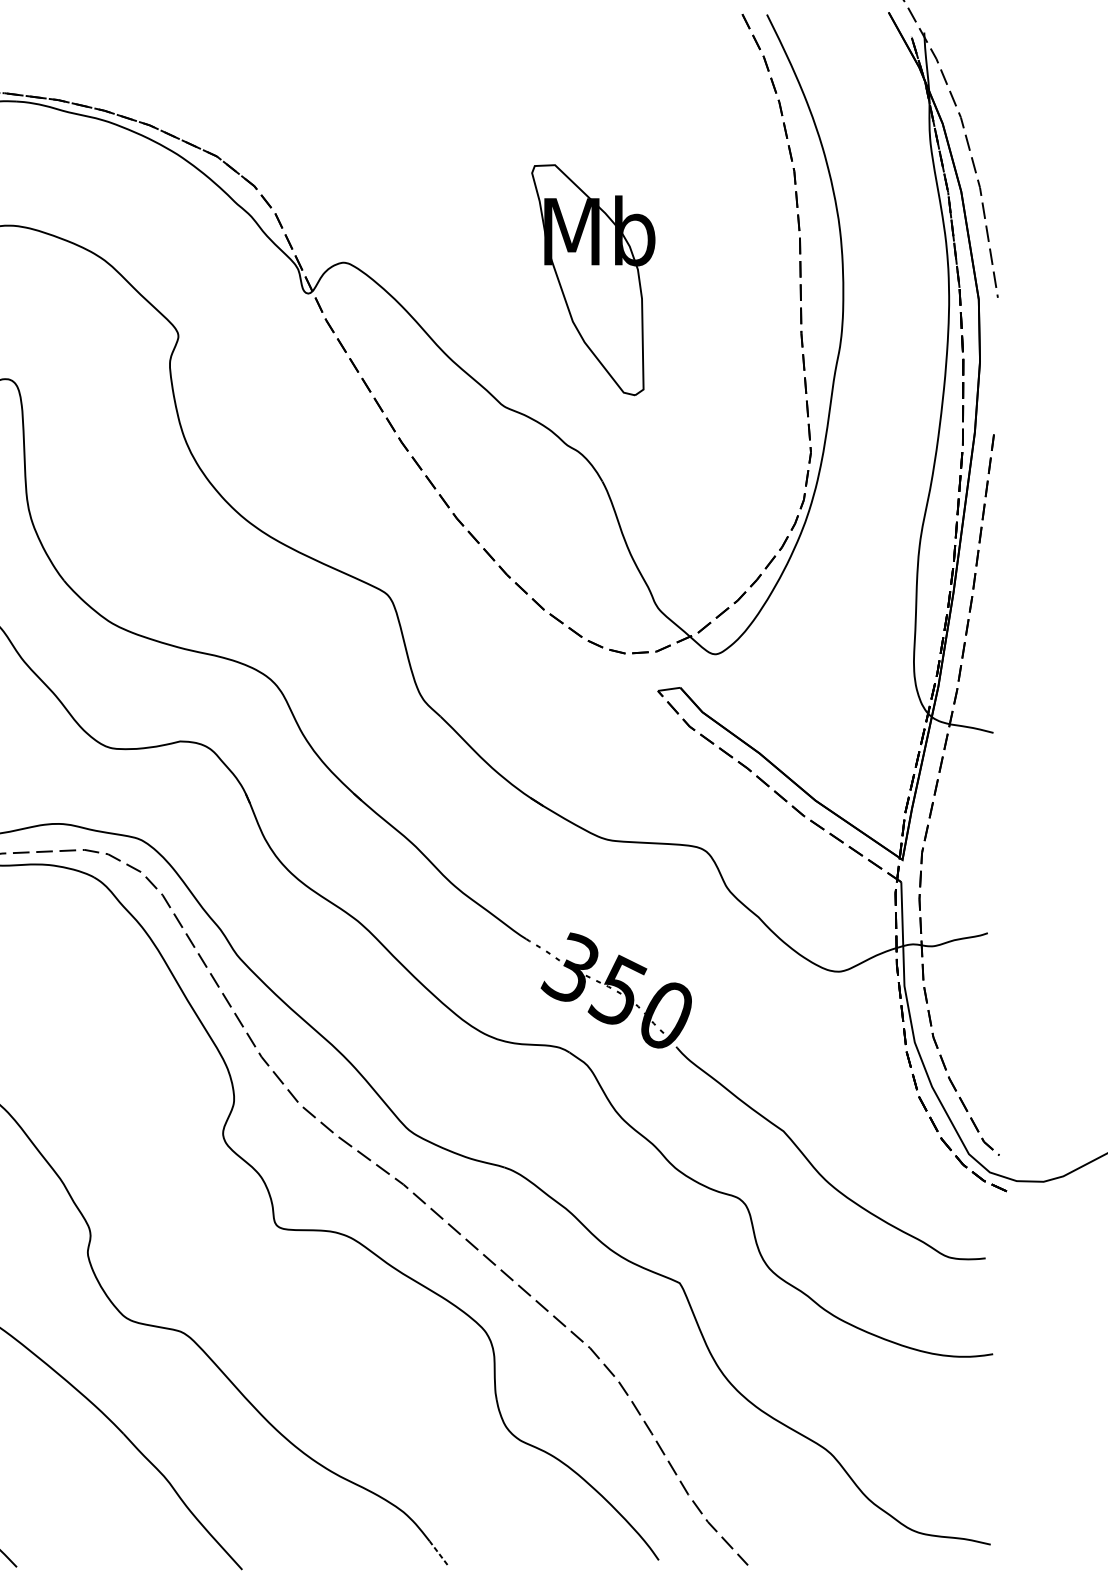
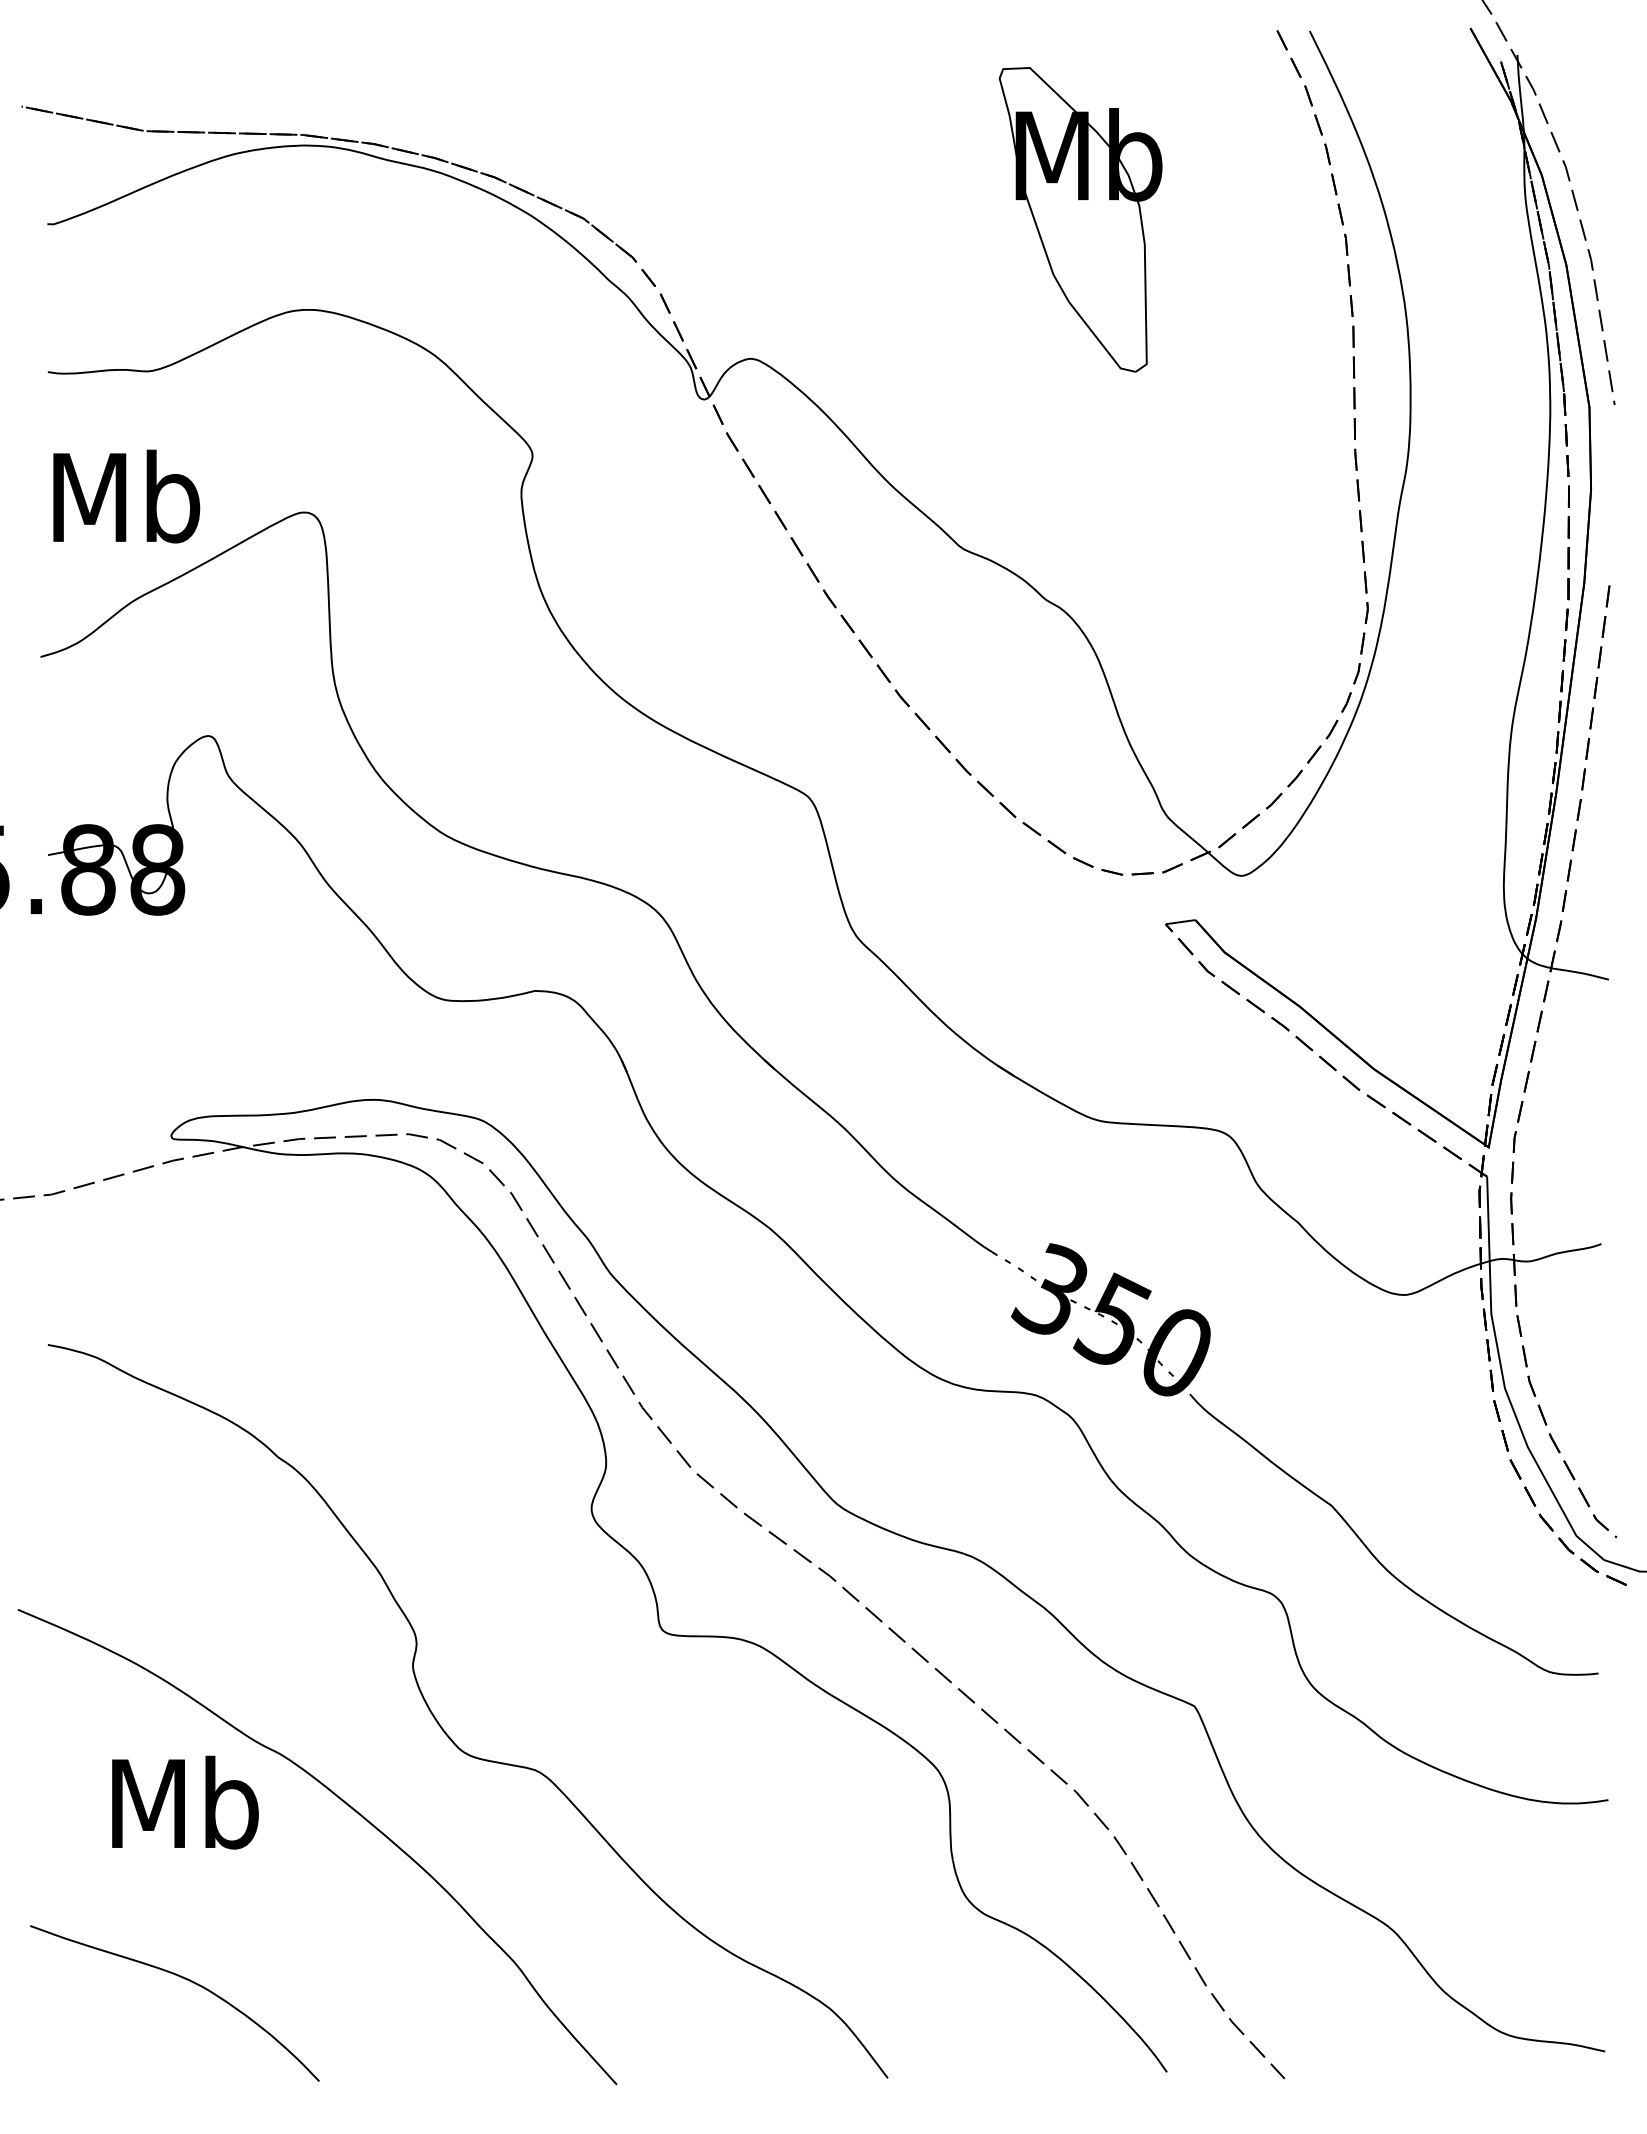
part: (593, 279) -> (1080, 219), moved
line: (438, 1552) -> (876, 2062), dashed -> solid

